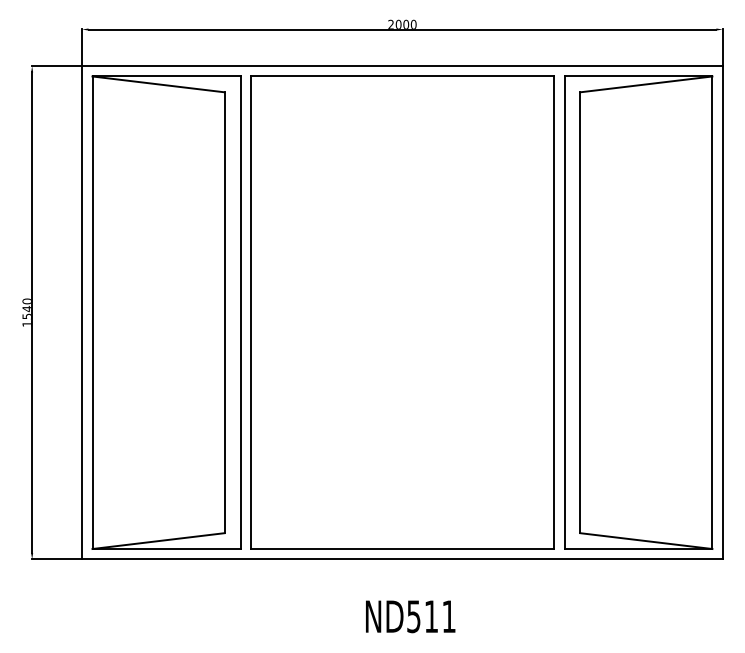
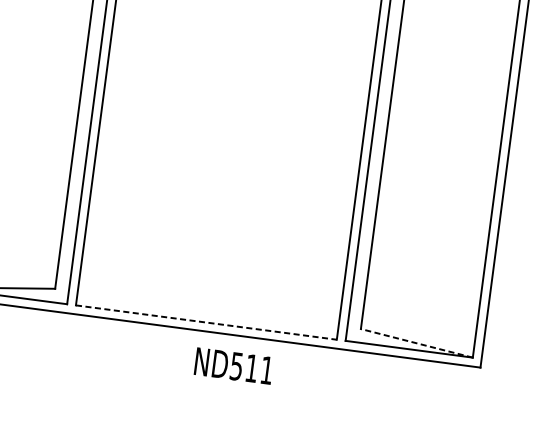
line: (646, 541) -> (417, 343), solid -> dashed
line: (402, 549) -> (206, 322), solid -> dashed
text: (410, 616) -> (233, 365), moved

